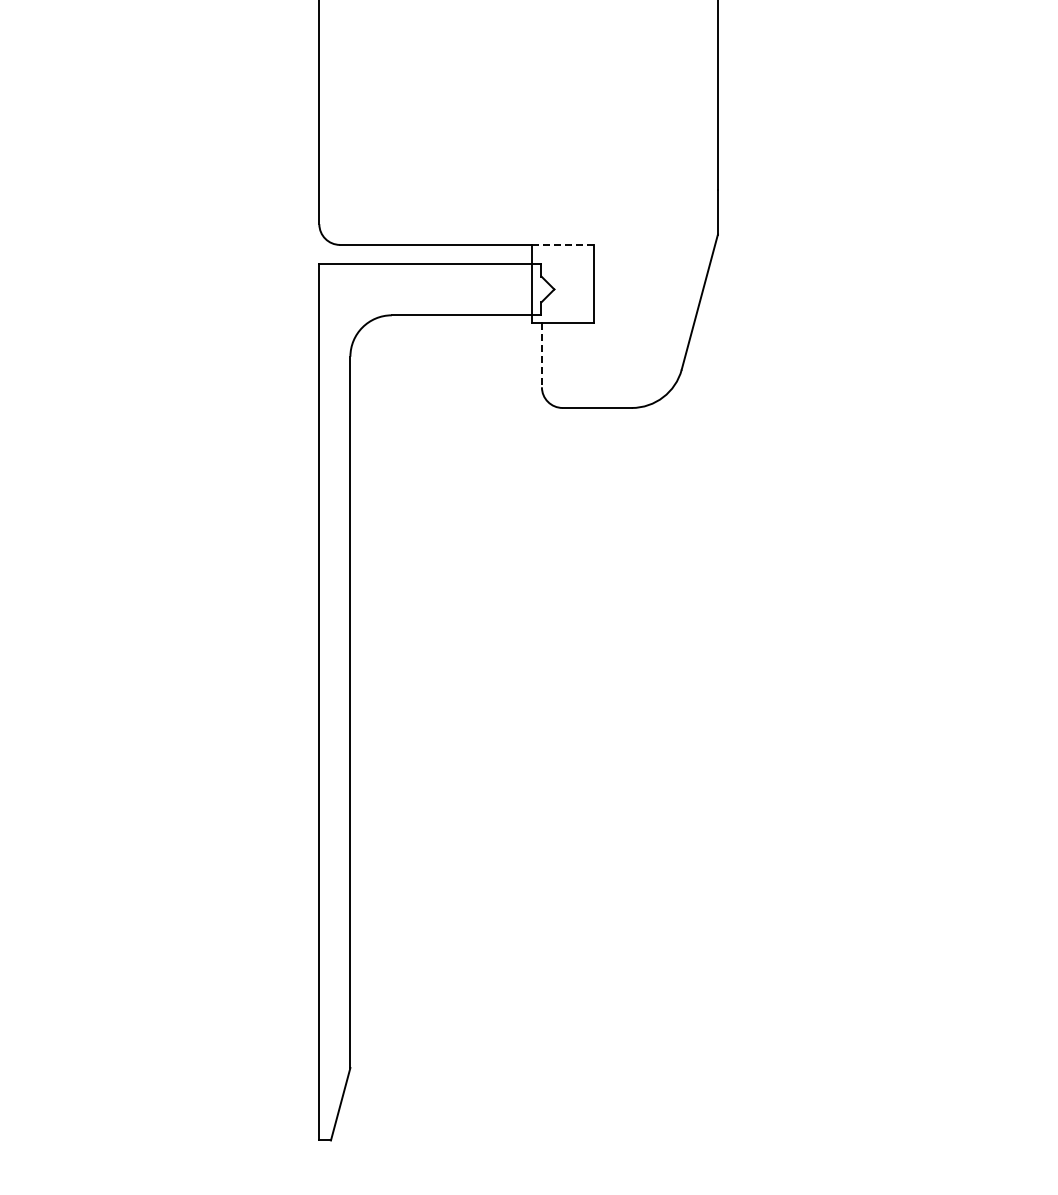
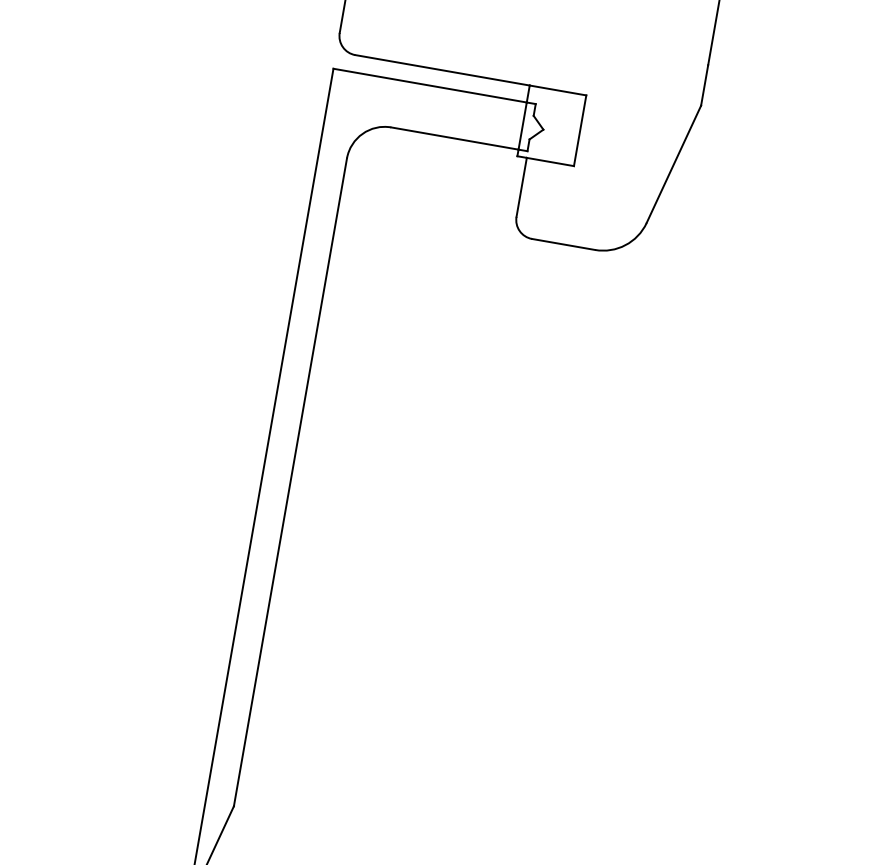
line: (563, 244) -> (558, 90), dashed -> solid
line: (541, 355) -> (521, 187), dashed -> solid

